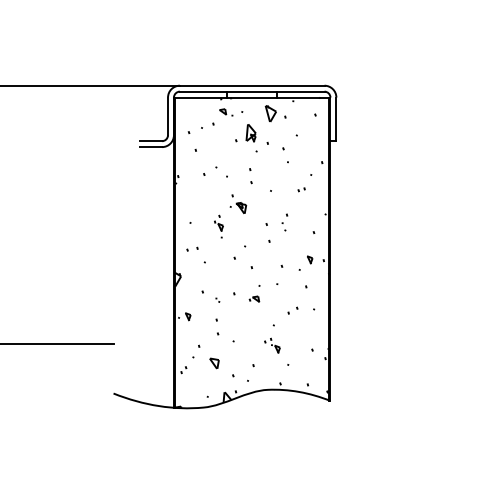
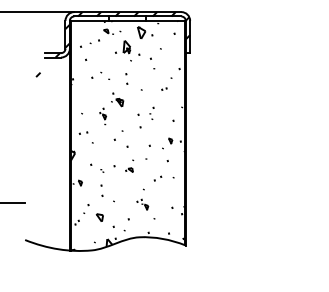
hatch: (232, 129) -> (113, 44), added

